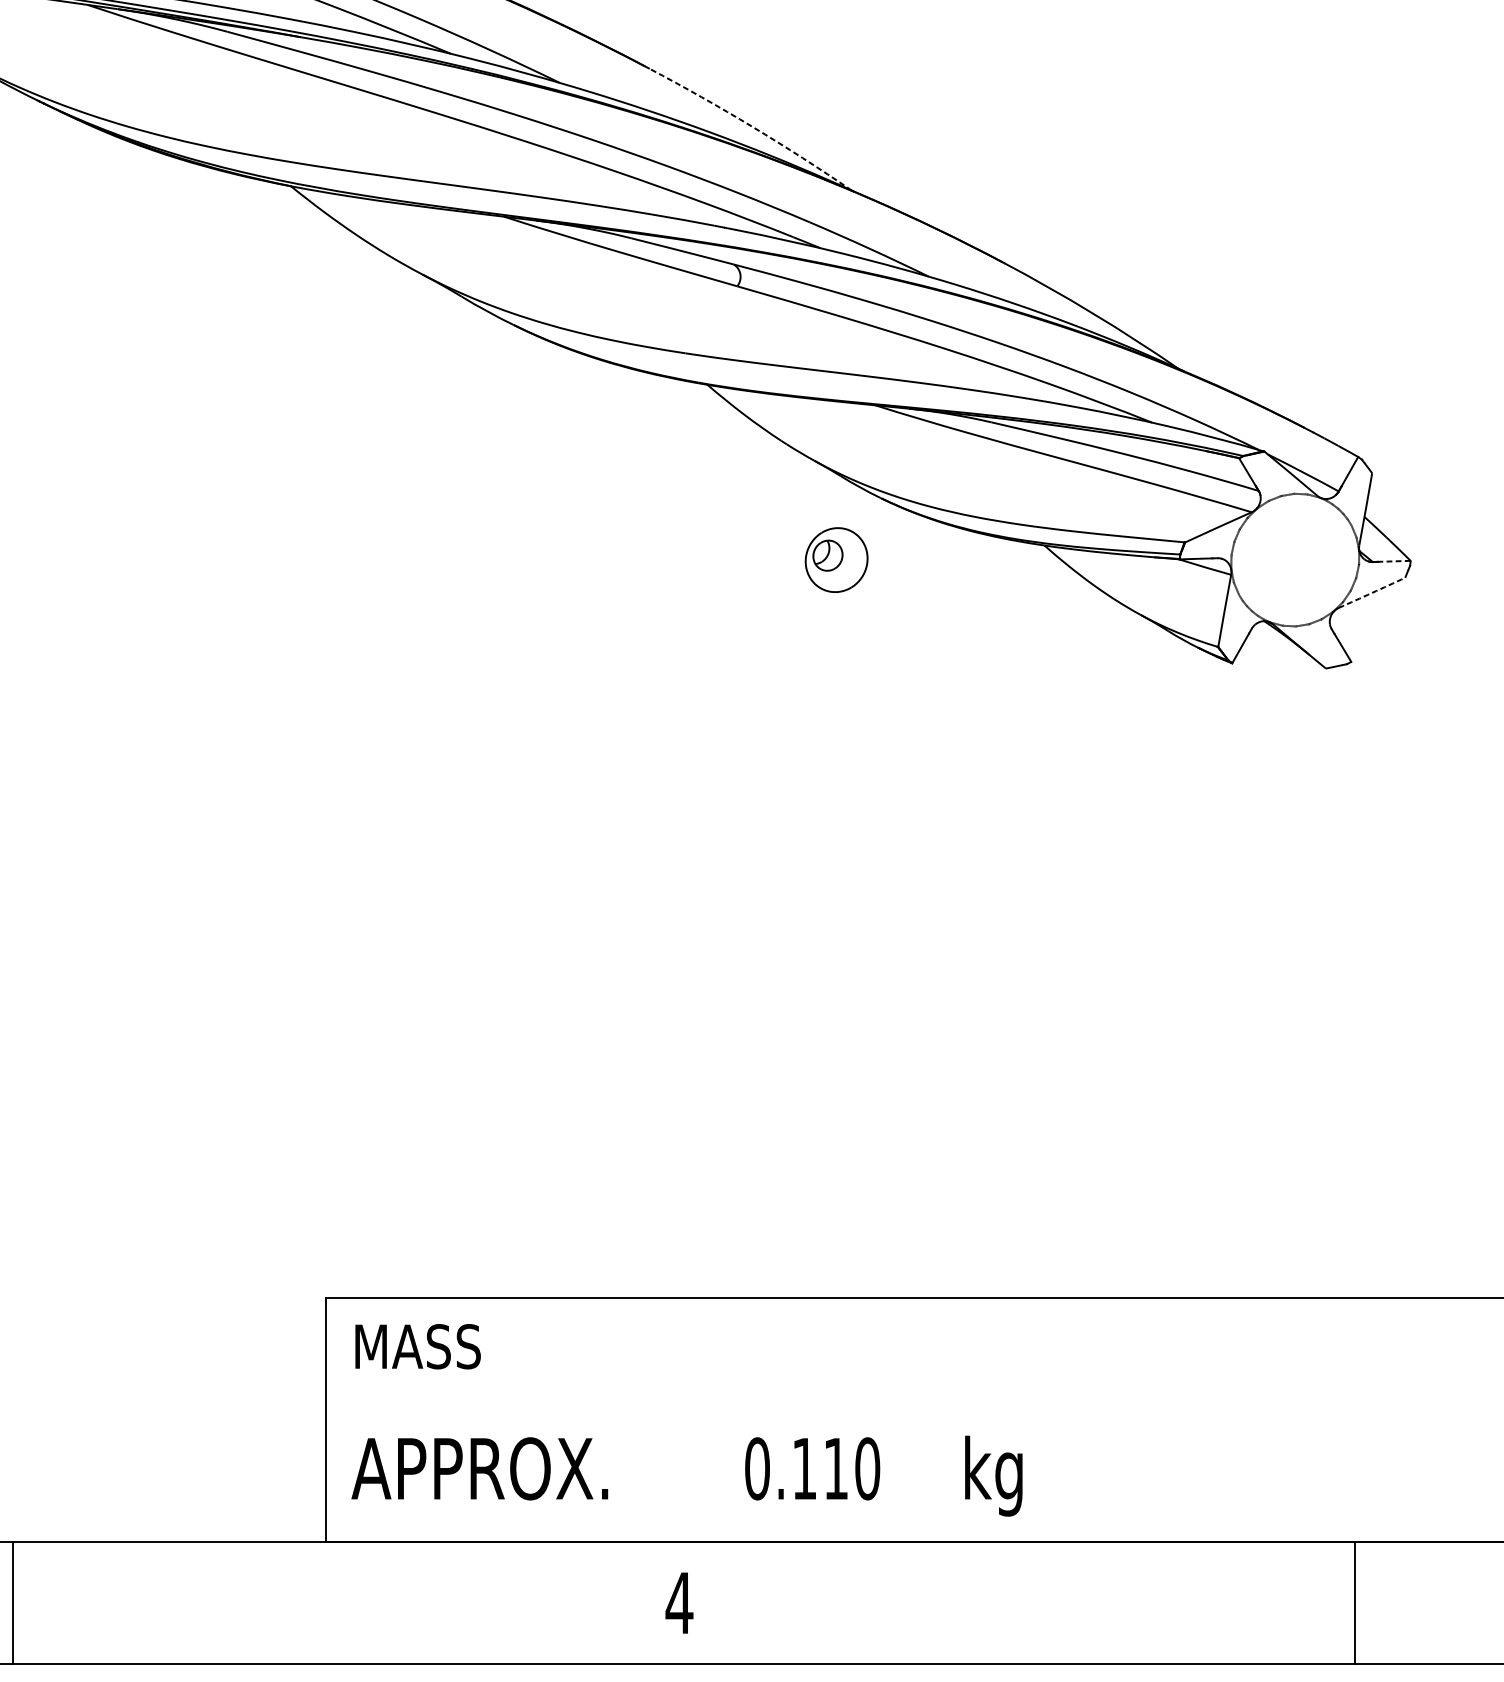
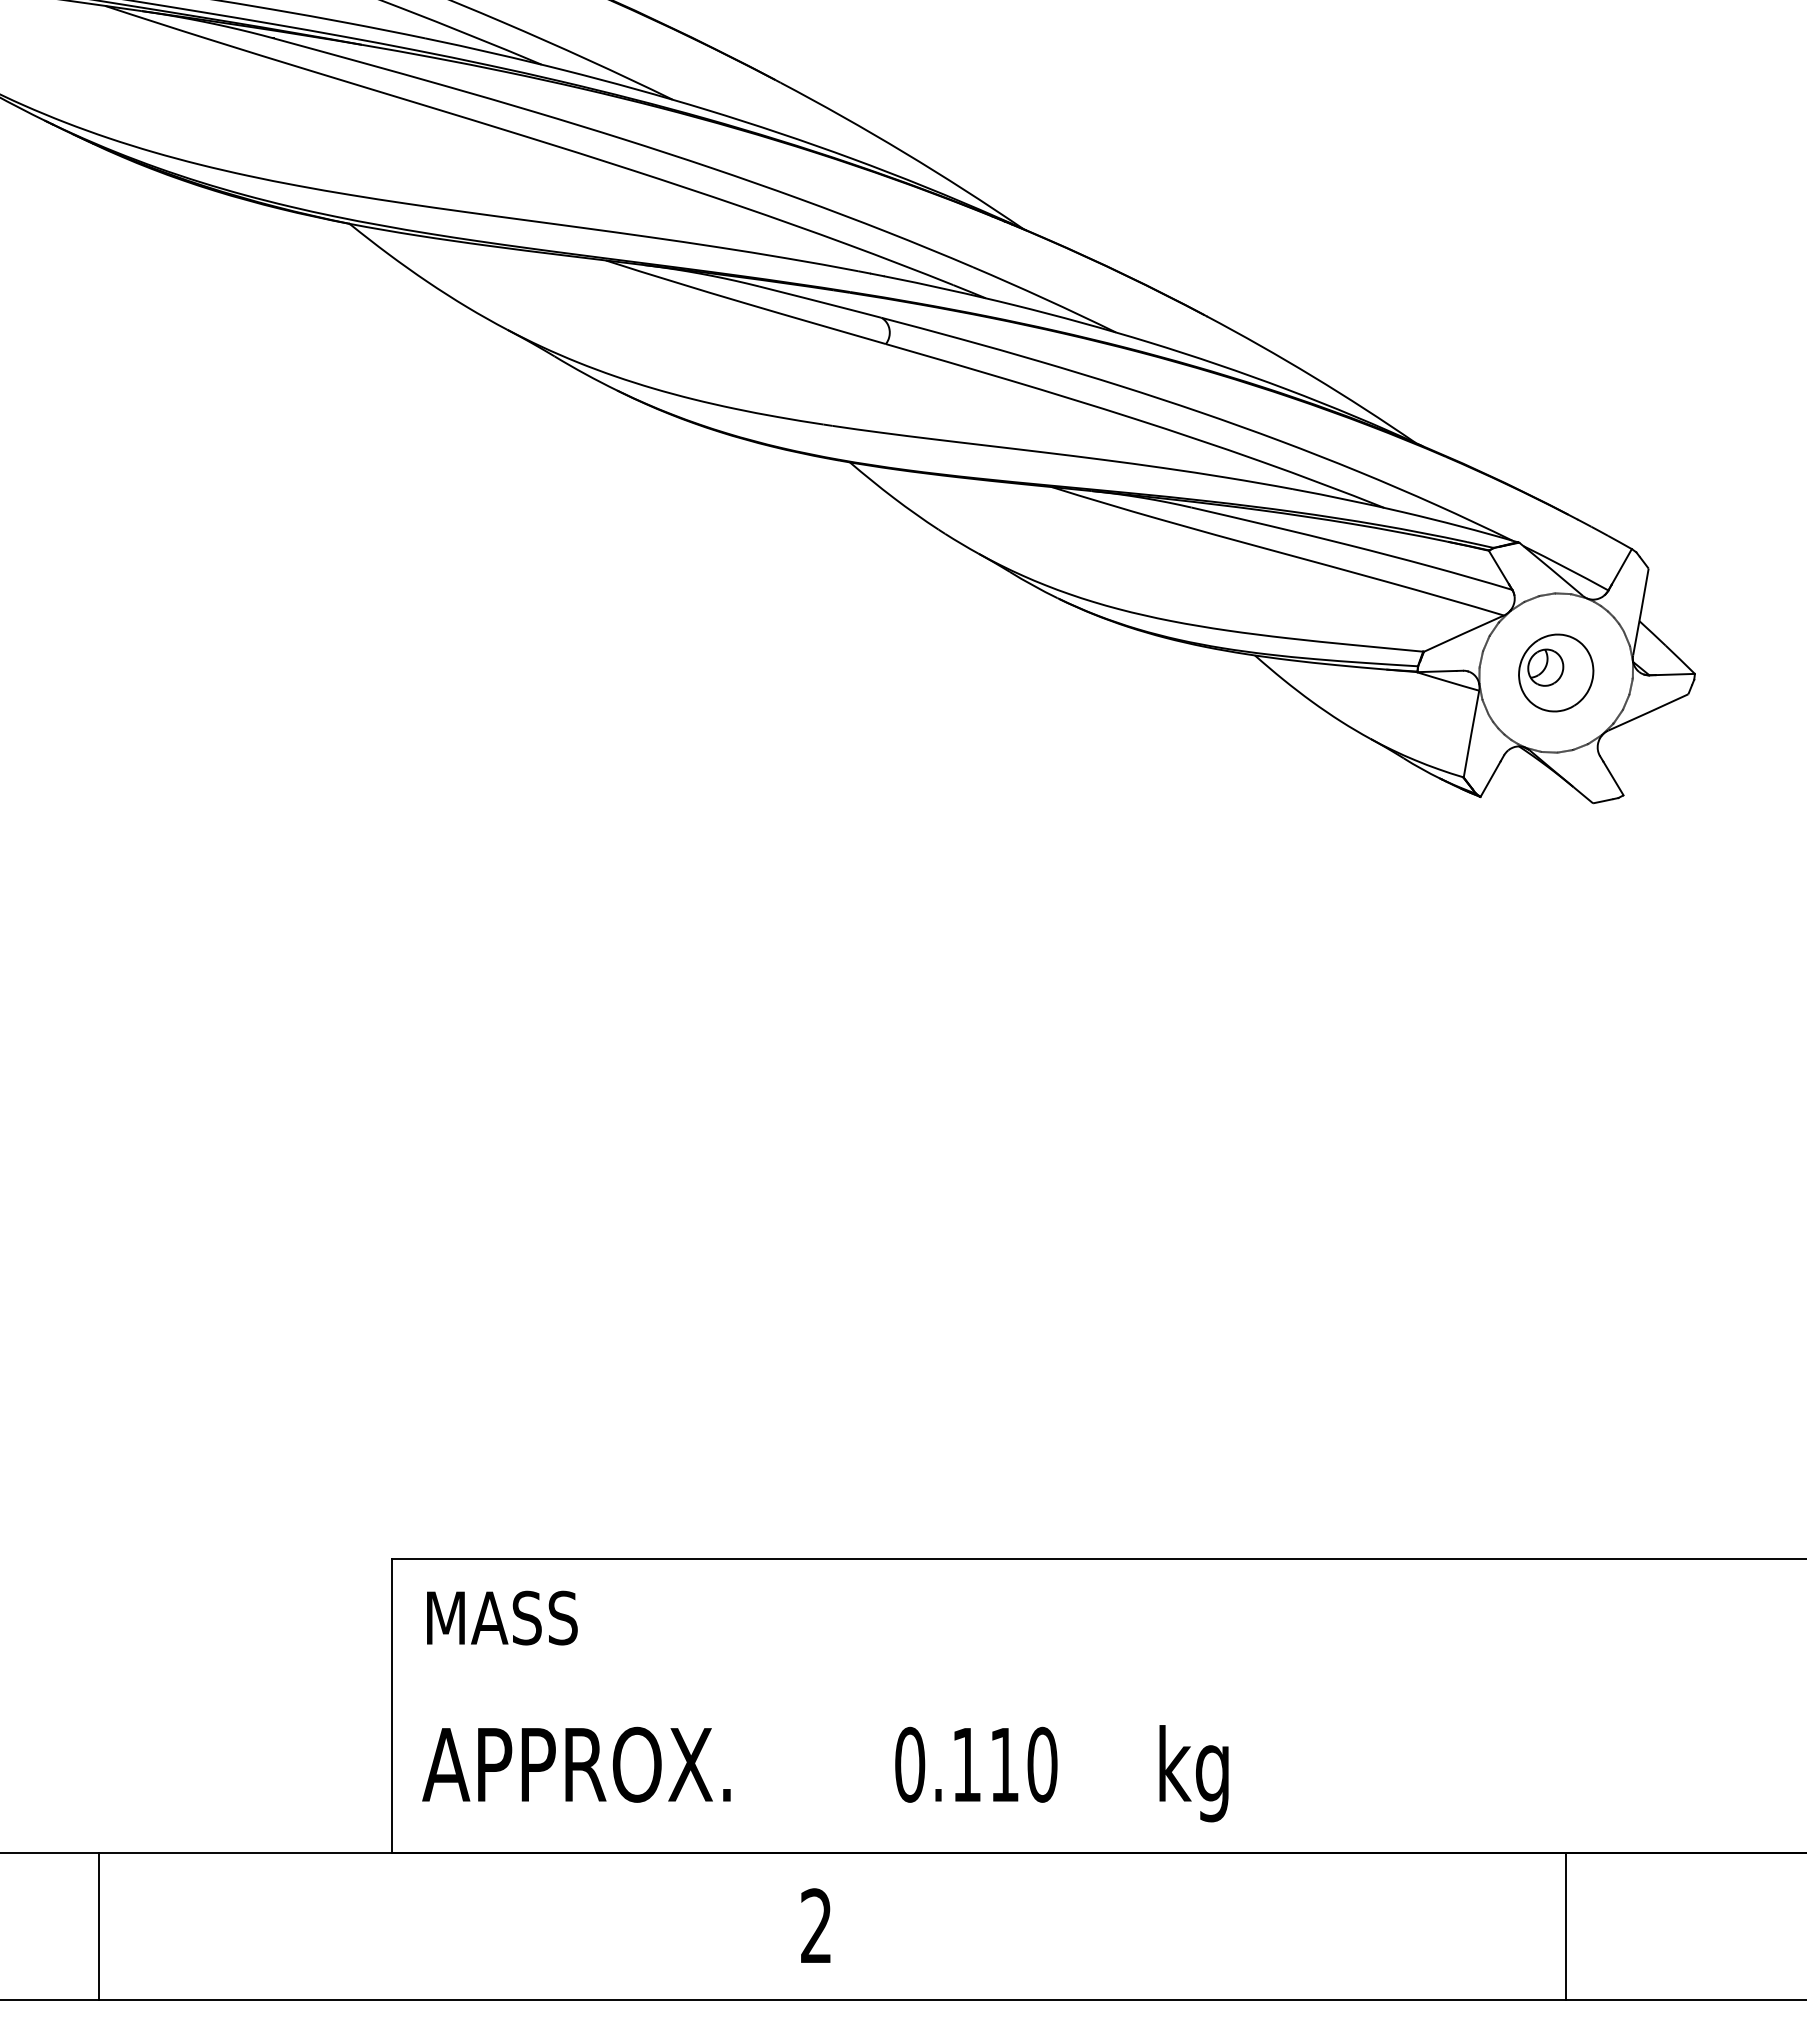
arc: (752, 126) -> (904, 152), dashed -> solid
part: (836, 559) -> (1556, 672), moved
line: (1394, 561) -> (1675, 674), dashed -> solid
arc: (1372, 592) -> (1648, 712), dashed -> solid
line: (12, 1602) -> (98, 1925), moved
text: (679, 1602) -> (816, 1925), 4 -> 2
line: (1354, 1602) -> (1565, 1925), moved

